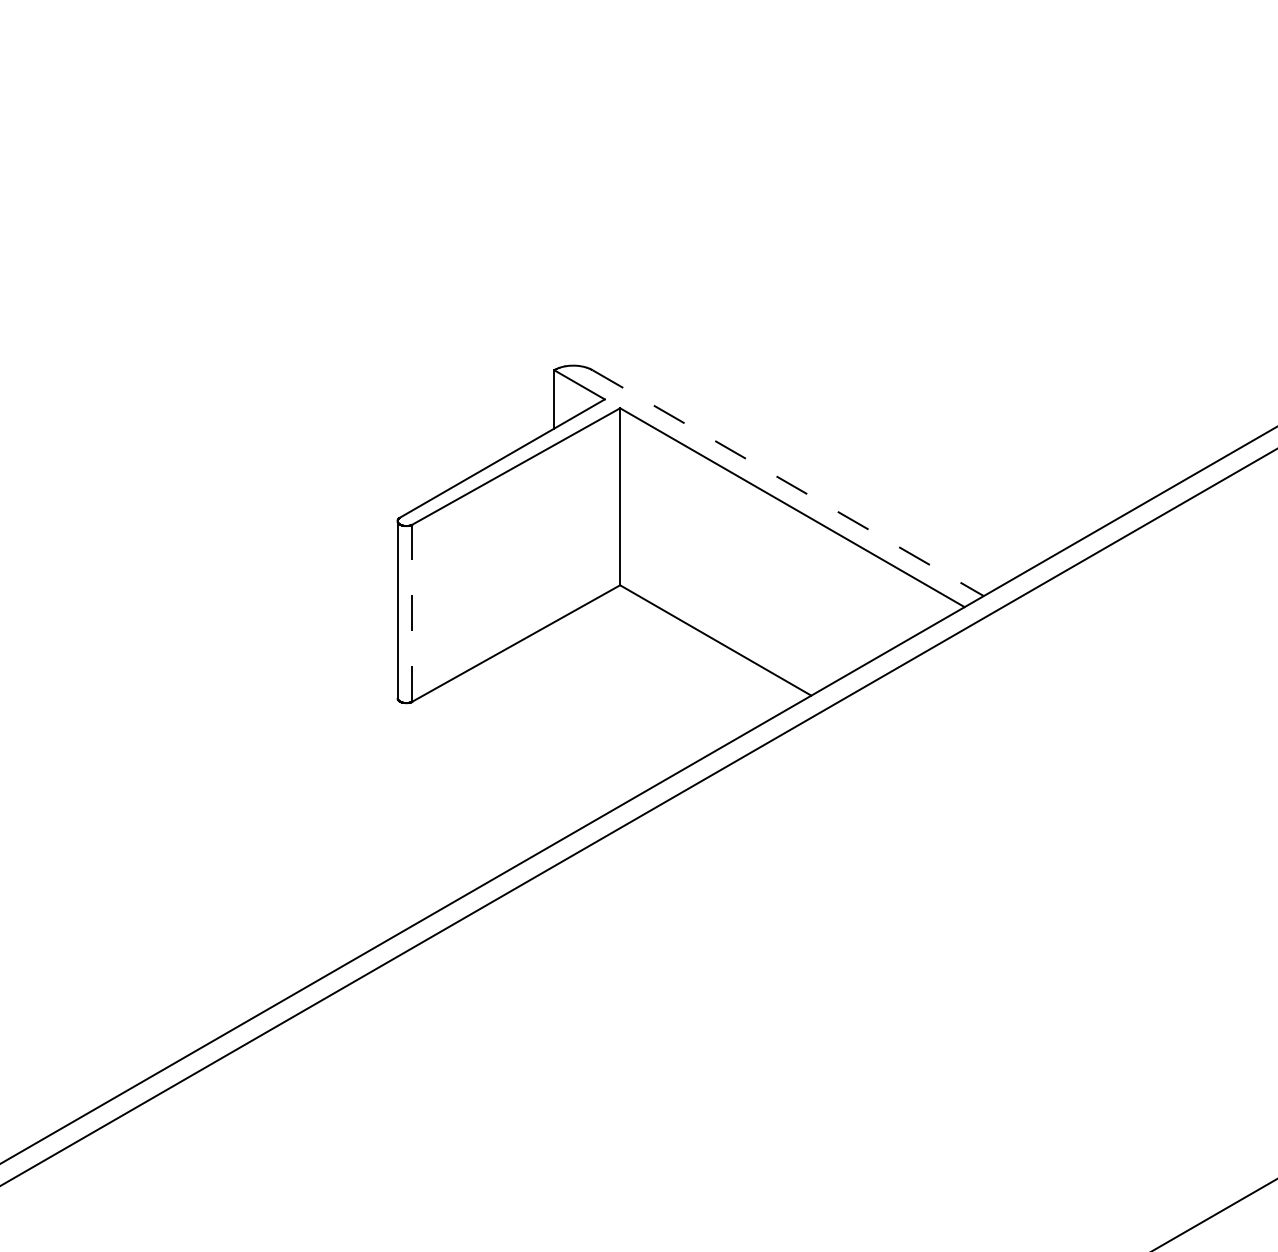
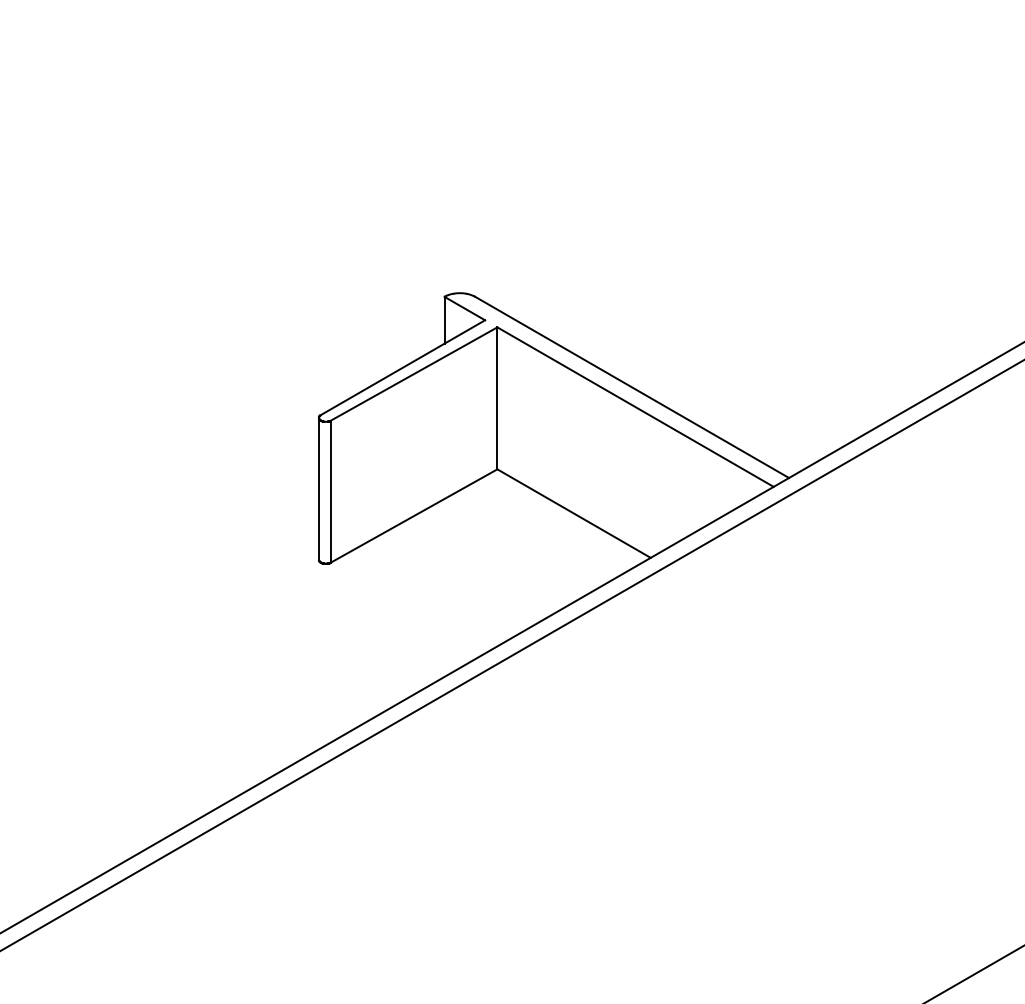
line: (788, 483) -> (632, 387), dashed -> solid
line: (412, 612) -> (330, 491), dashed -> solid

